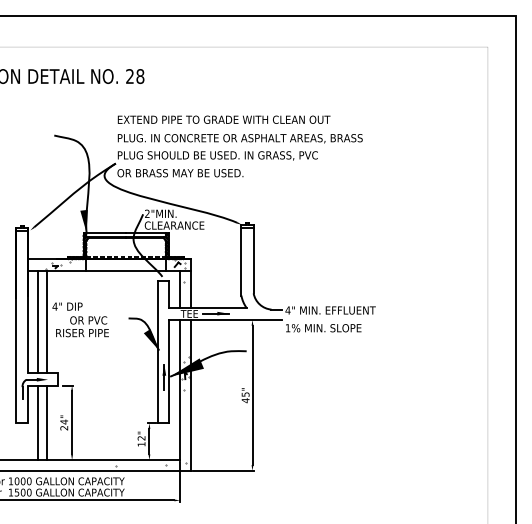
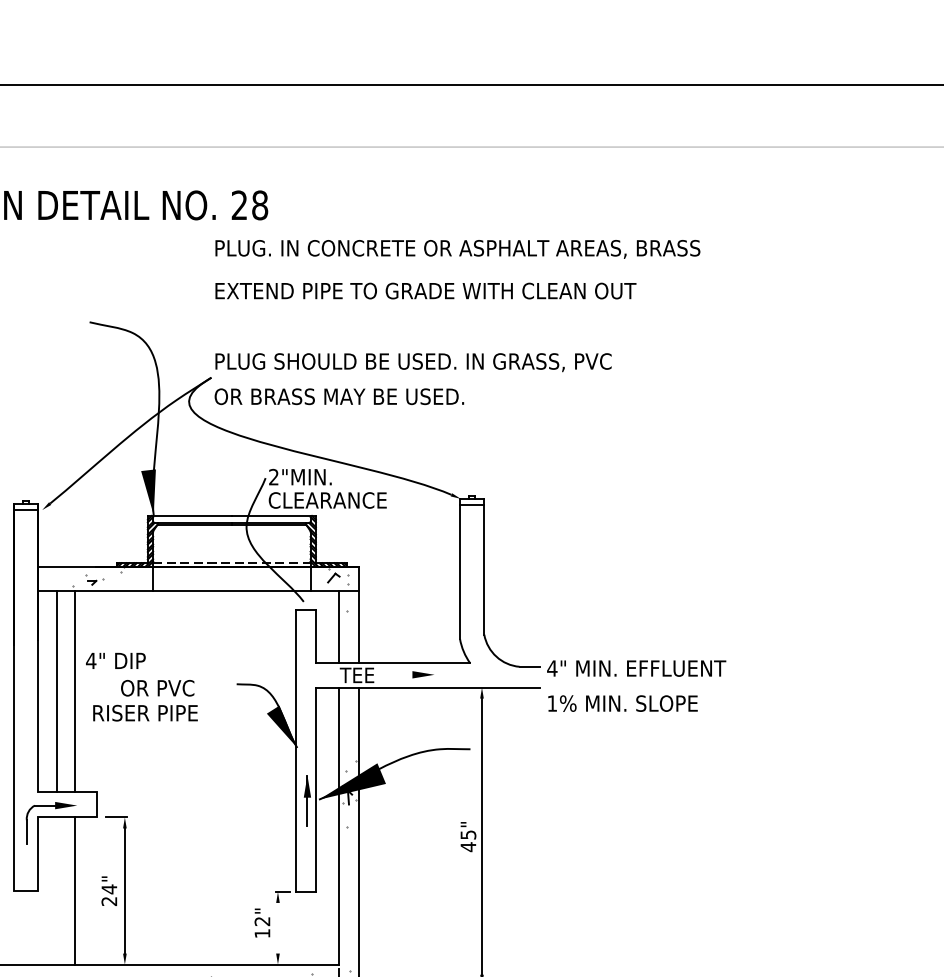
text: (239, 138) -> (456, 248), moved
line: (215, 313) -> (408, 674), removed
line: (37, 422) -> (56, 890), removed
line: (149, 441) -> (278, 927), removed

